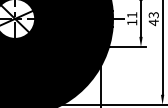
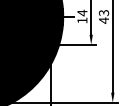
text: (132, 14) -> (82, 12), 11 -> 14

